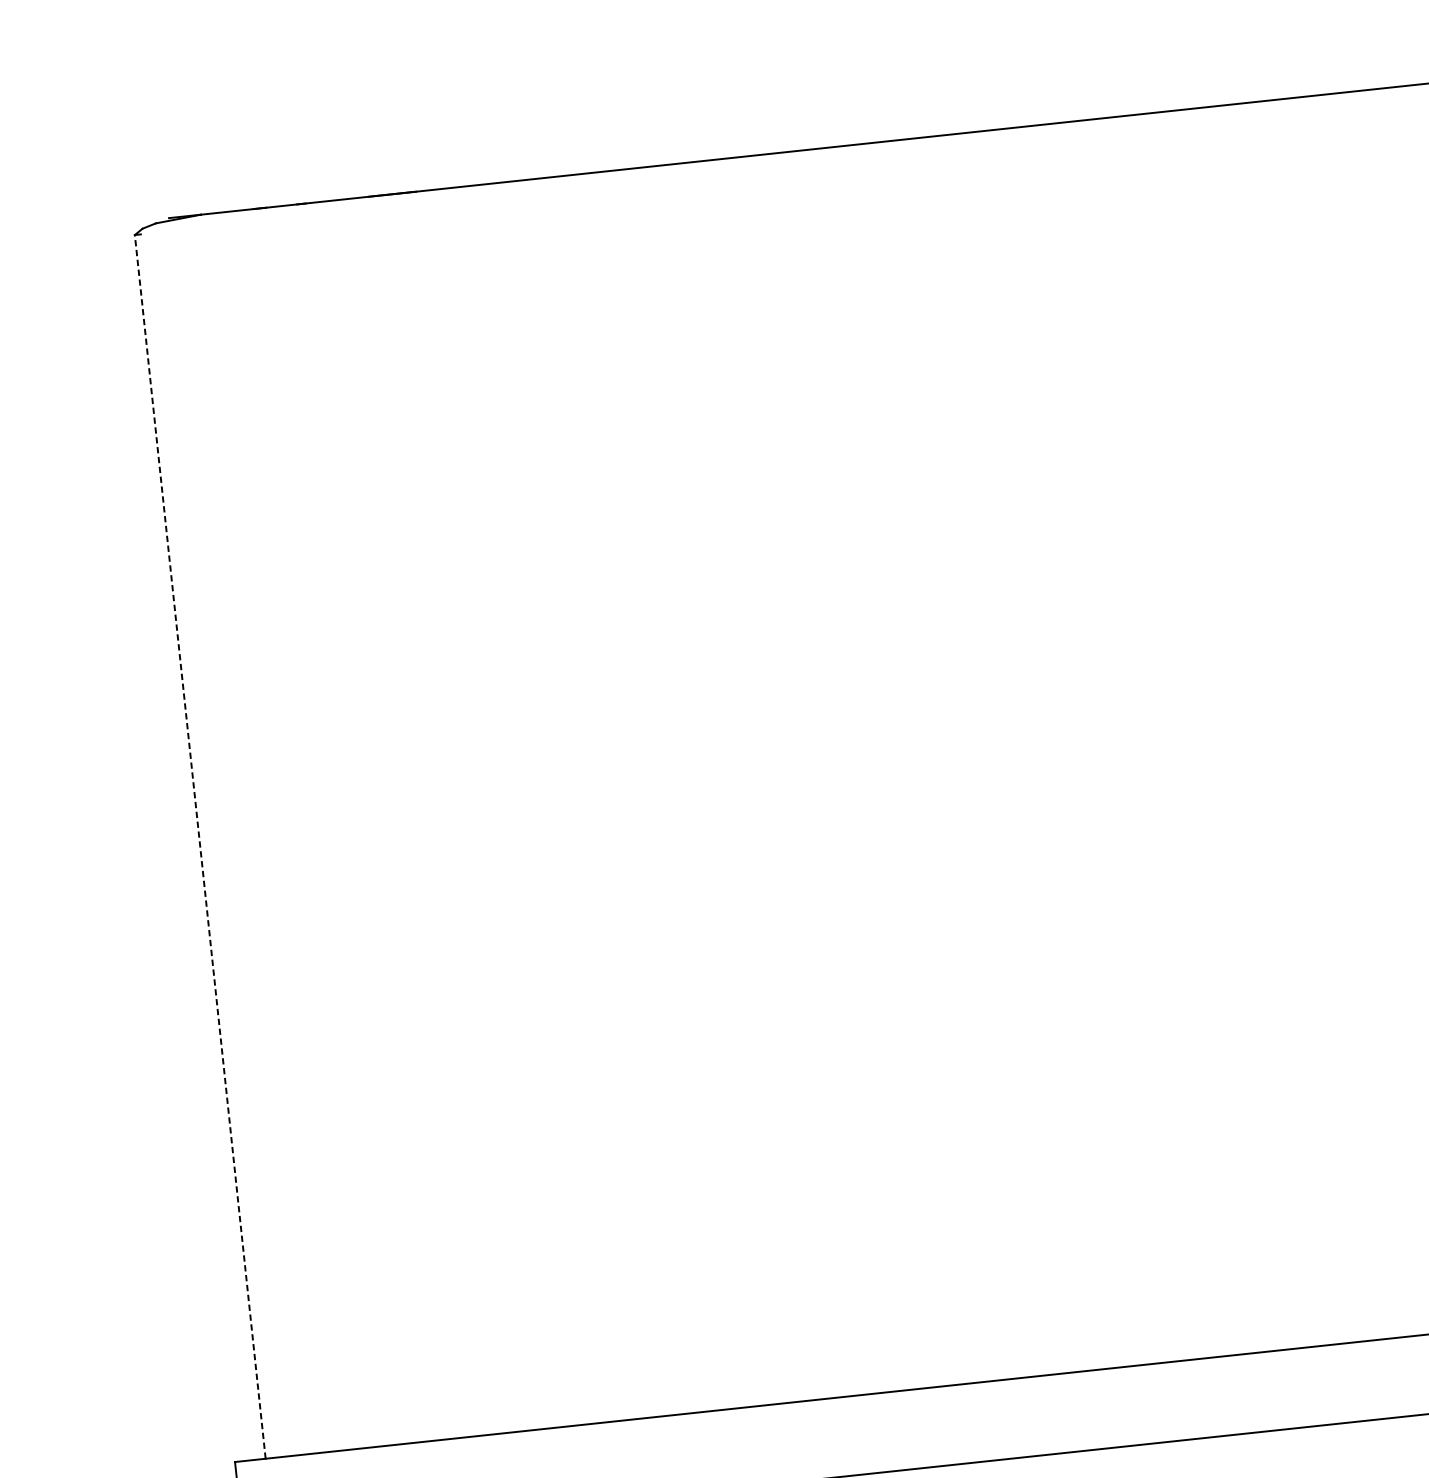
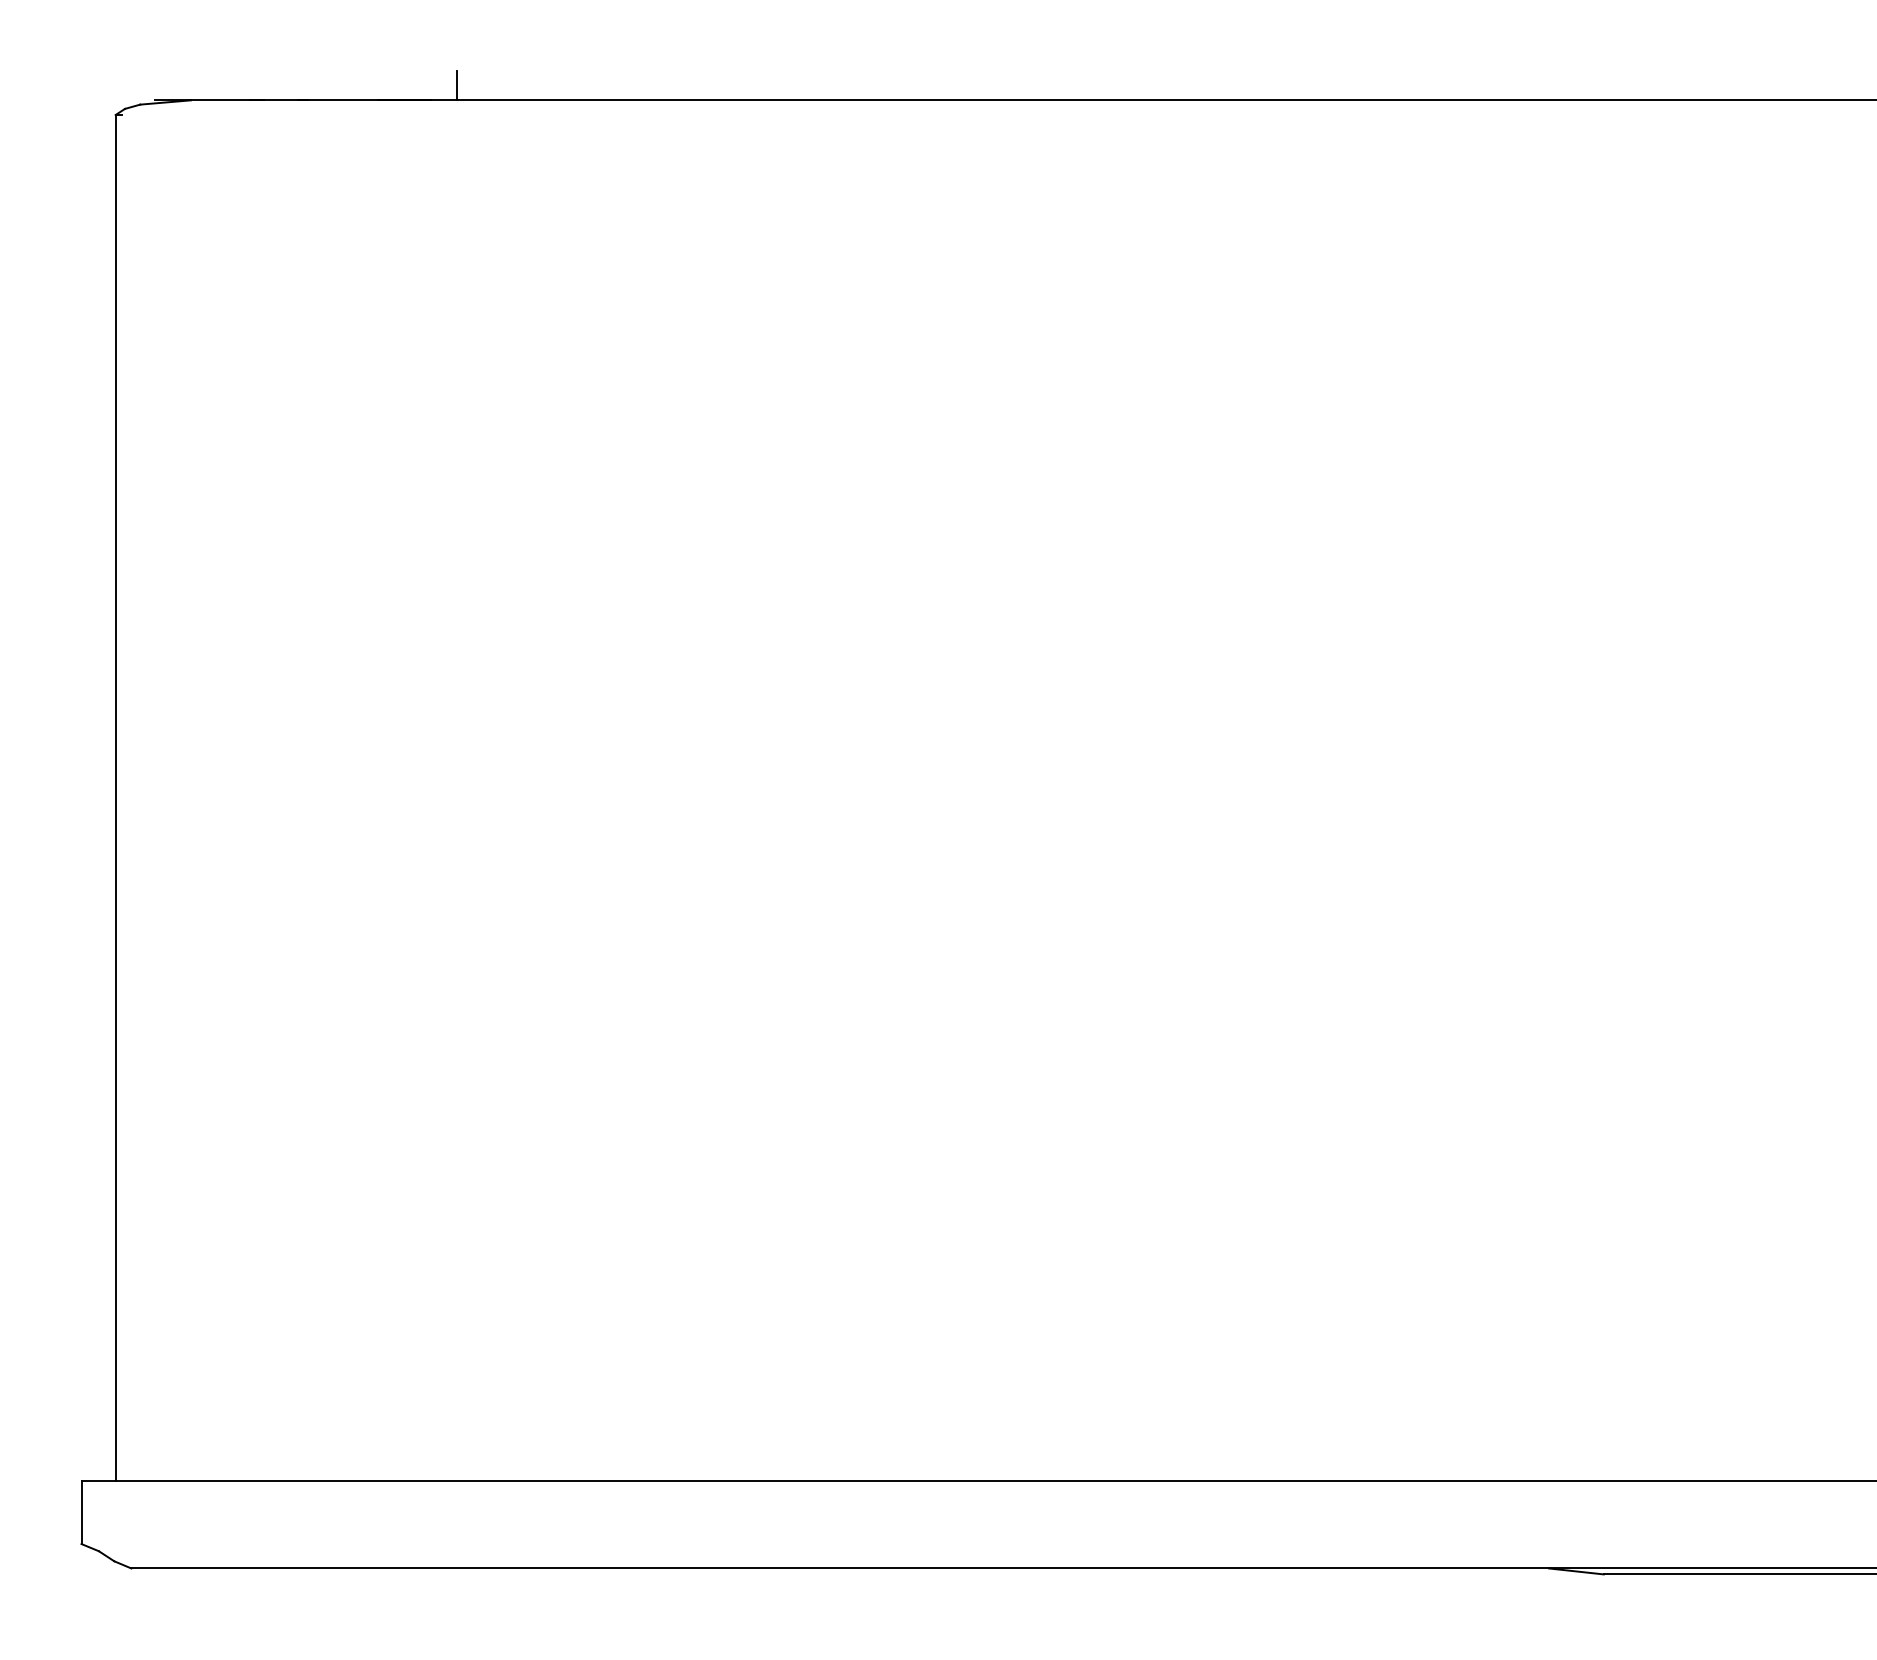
line: (437, 175) -> (456, 85), added
line: (200, 846) -> (115, 797), dashed -> solid

